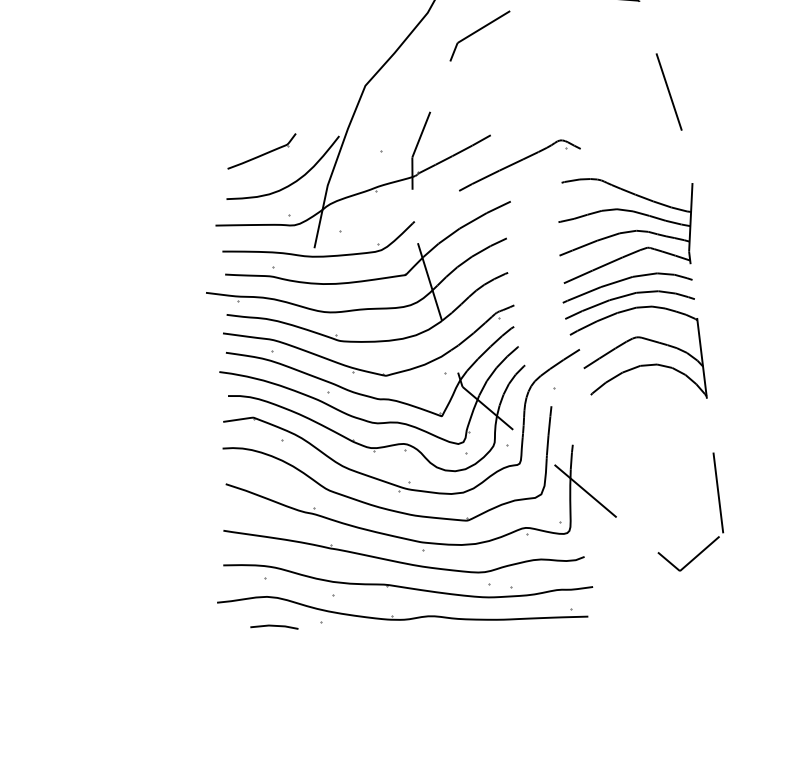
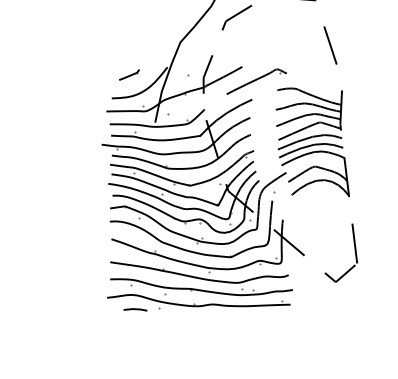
part: (262, 150) -> (129, 74), size x0.6

